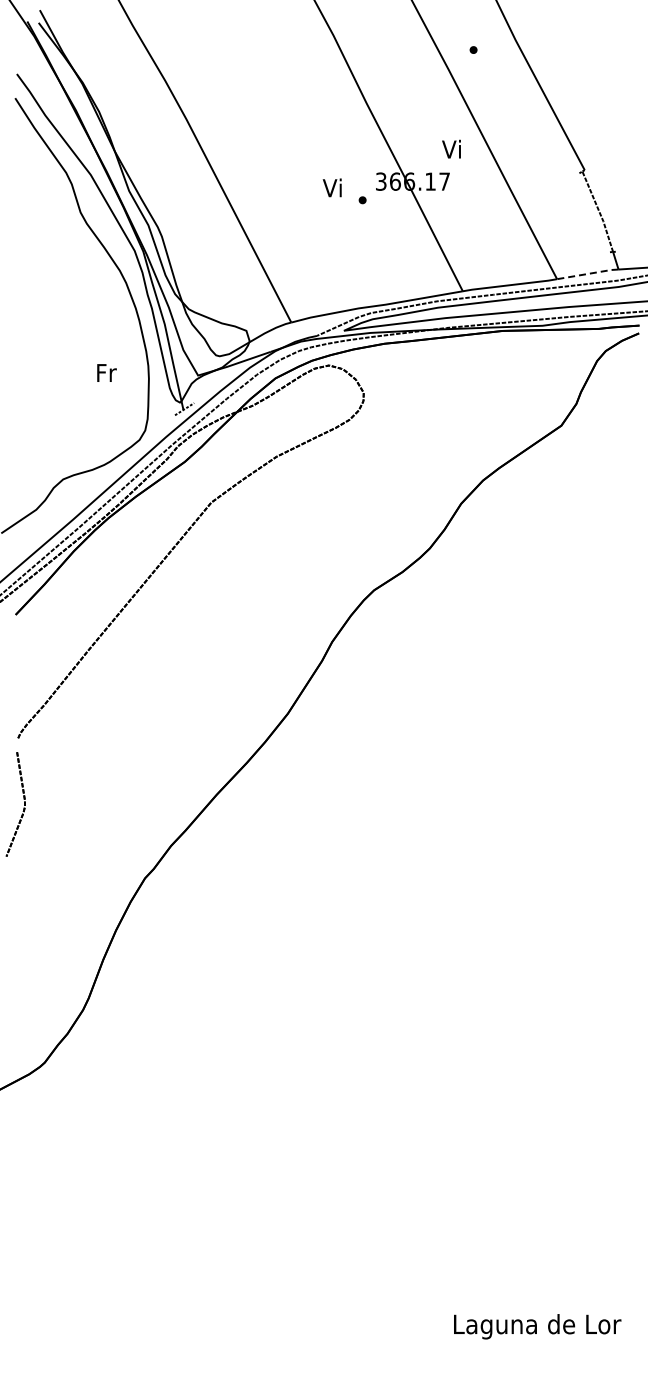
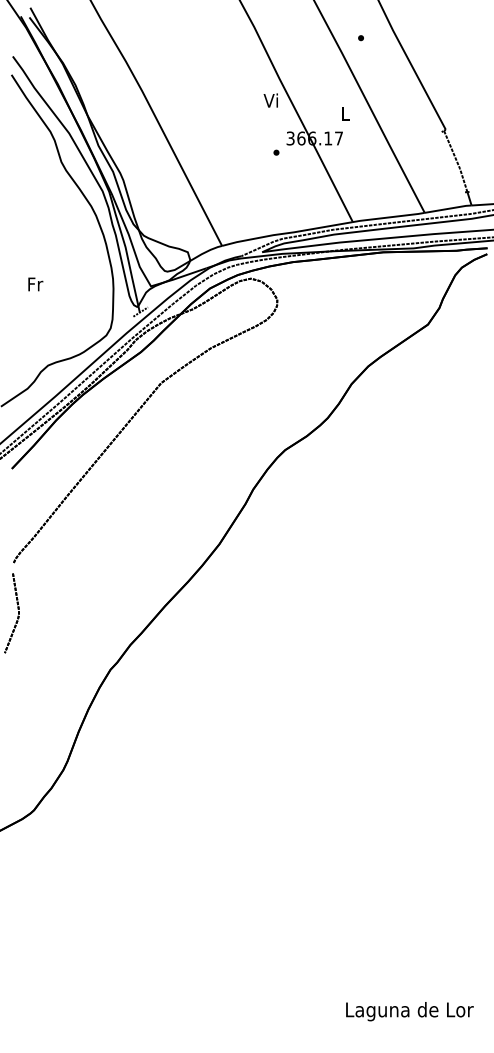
text: (451, 148) -> (344, 113), Vi -> L
text: (331, 187) -> (270, 100), moved
line: (588, 273) -> (448, 208), dashed -> solid
text: (106, 372) -> (35, 284), moved

